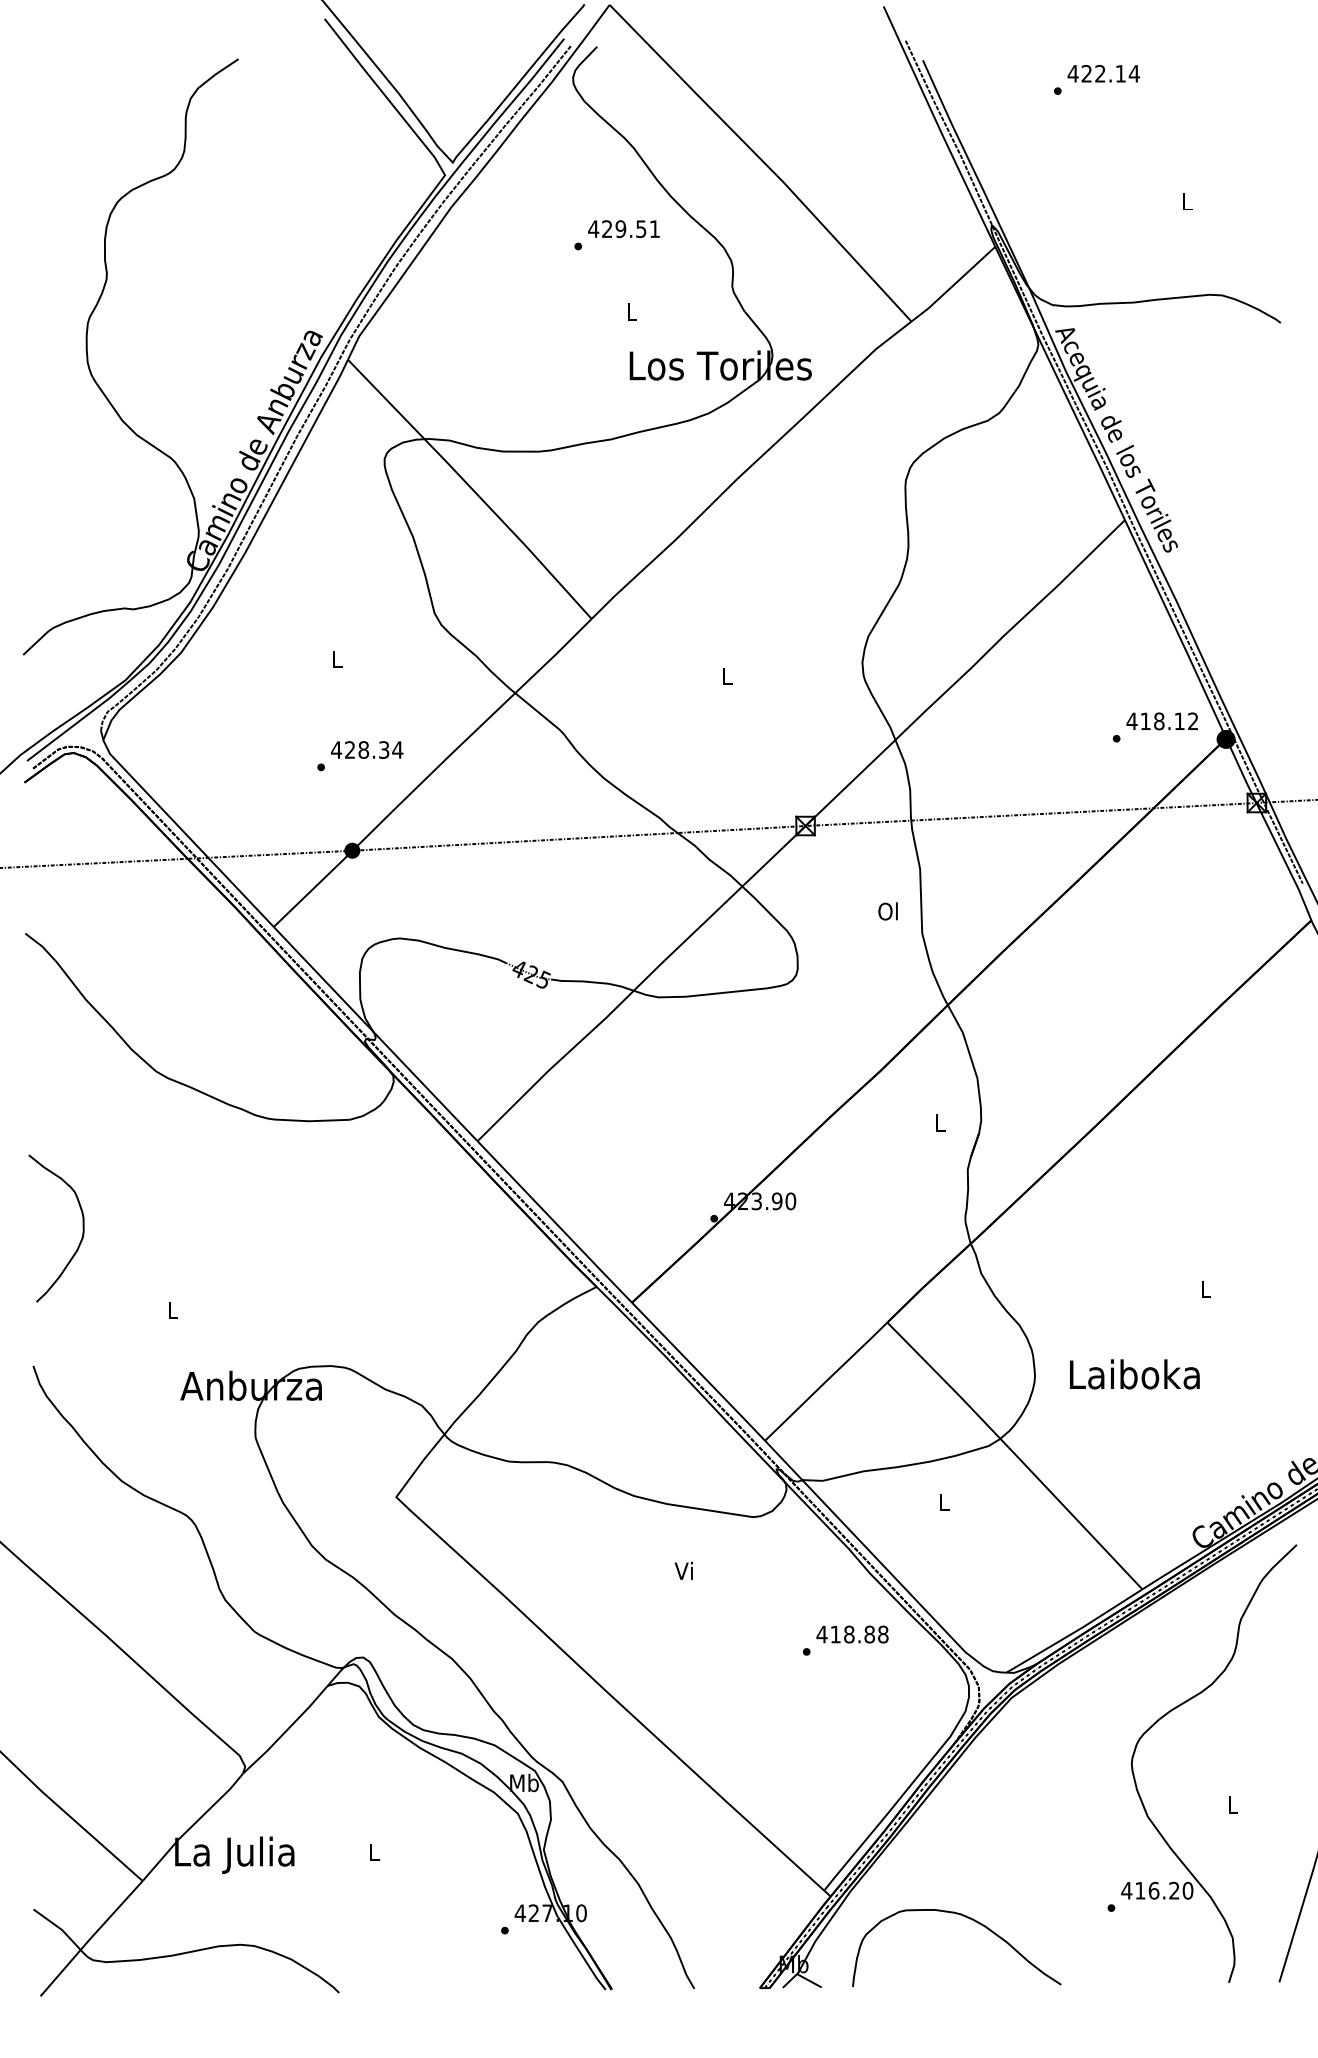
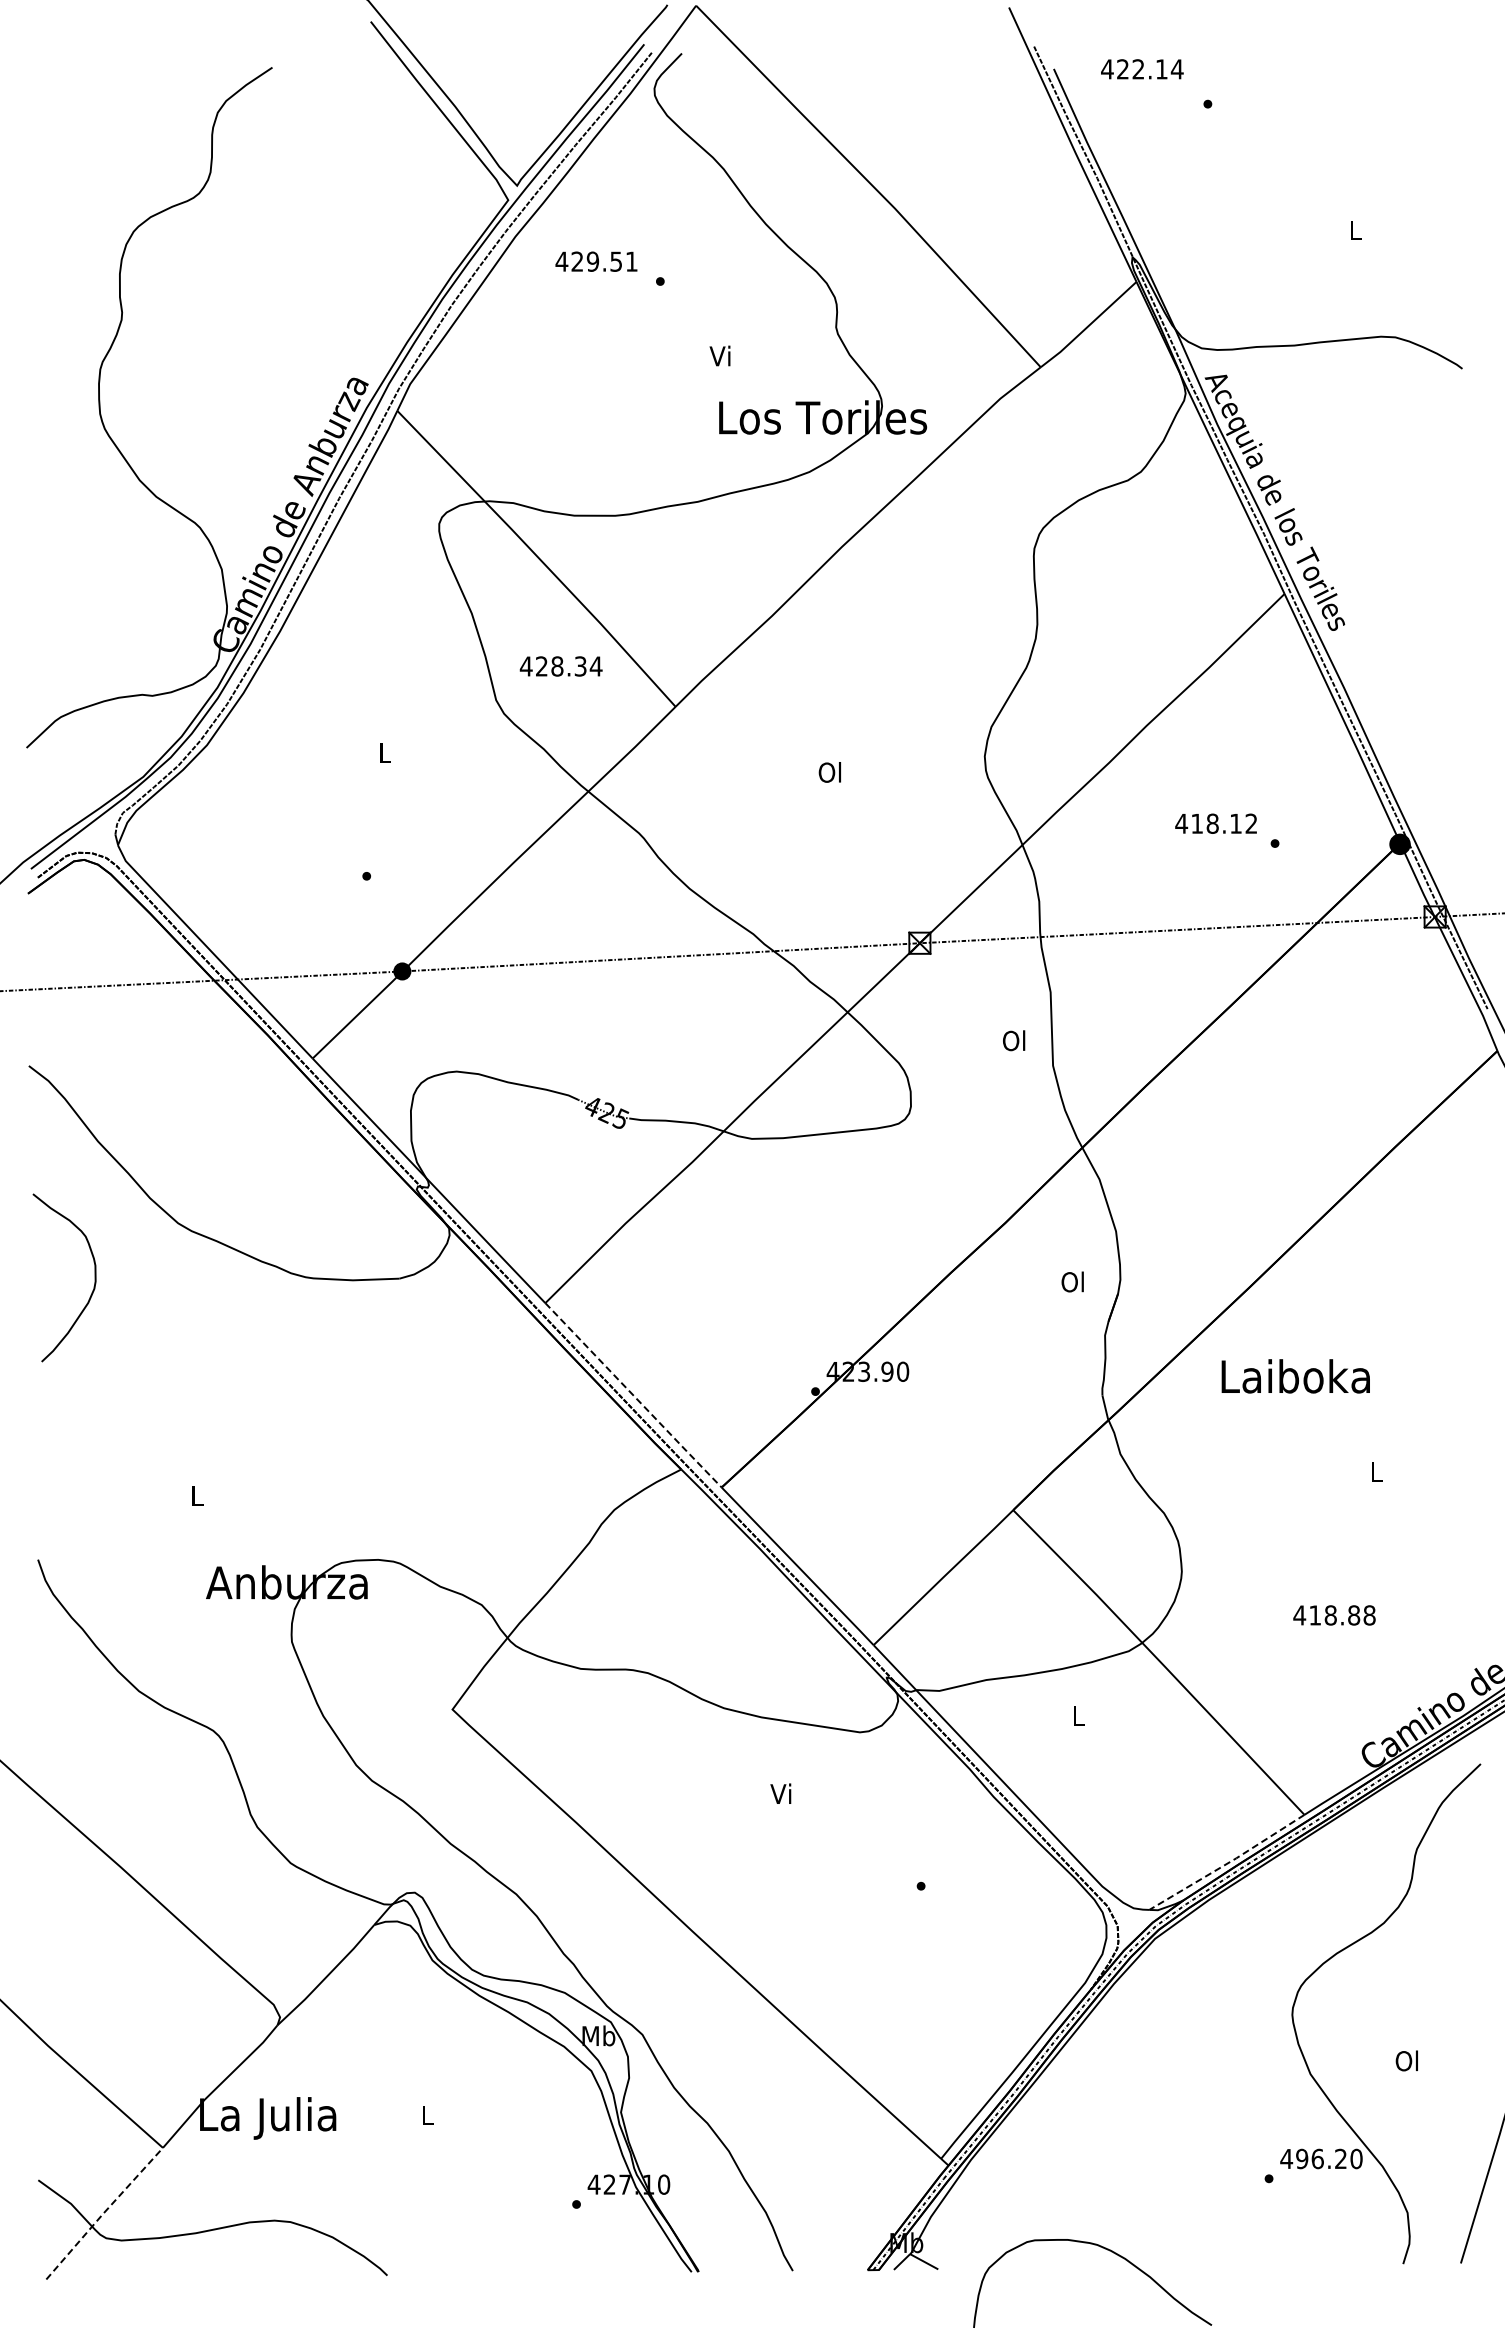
text: (1103, 73) -> (1142, 69), moved
text: (623, 228) -> (596, 261), moved
text: (630, 311) -> (719, 355), L -> Vi
text: (726, 676) -> (829, 772), L -> Ol
text: (1161, 721) -> (1215, 823), moved
text: (366, 750) -> (560, 666), moved
text: (939, 1122) -> (1072, 1281), L -> Ol
line: (555, 1222) -> (634, 1396), solid -> dashed
curve: (82, 1228) -> (94, 1277), moved
text: (1134, 1374) -> (1295, 1376), moved
line: (1075, 1631) -> (1227, 1863), solid -> dashed
text: (852, 1634) -> (1334, 1615), moved
text: (1231, 1804) -> (1406, 2060), L -> Ol
text: (1140, 1890) -> (1302, 2158), 416.20 -> 496.20
curve: (971, 1920) -> (1109, 2251), moved
line: (90, 1938) -> (103, 2213), solid -> dashed

